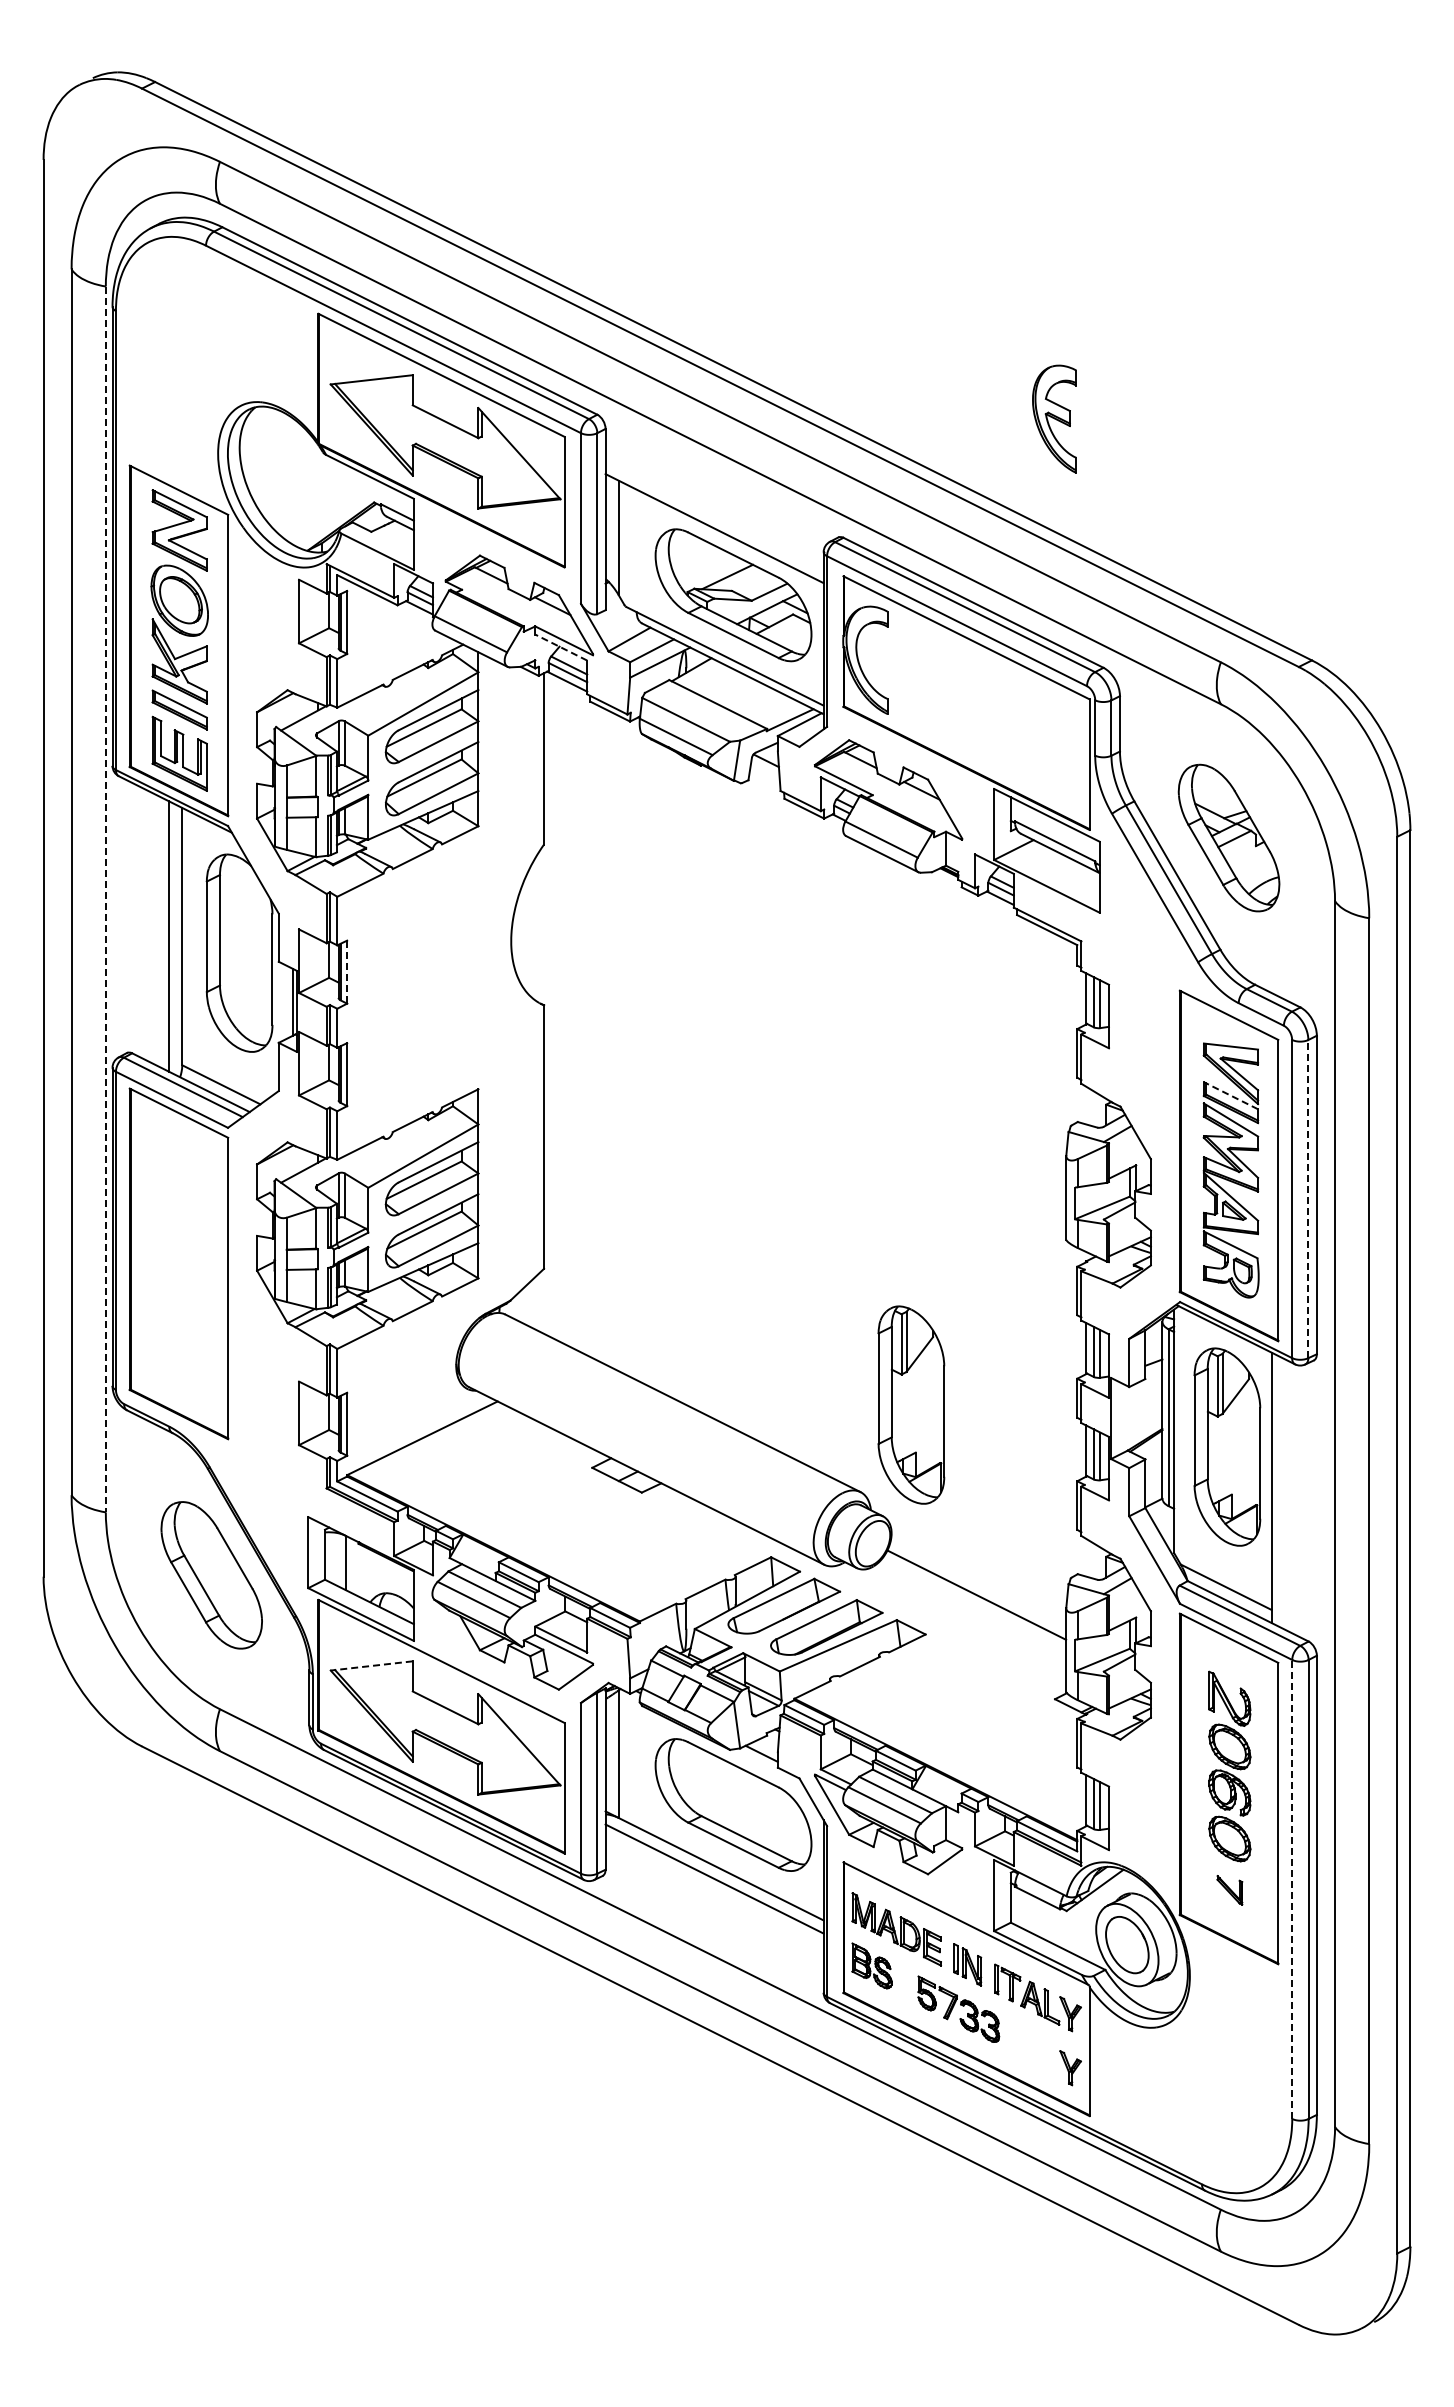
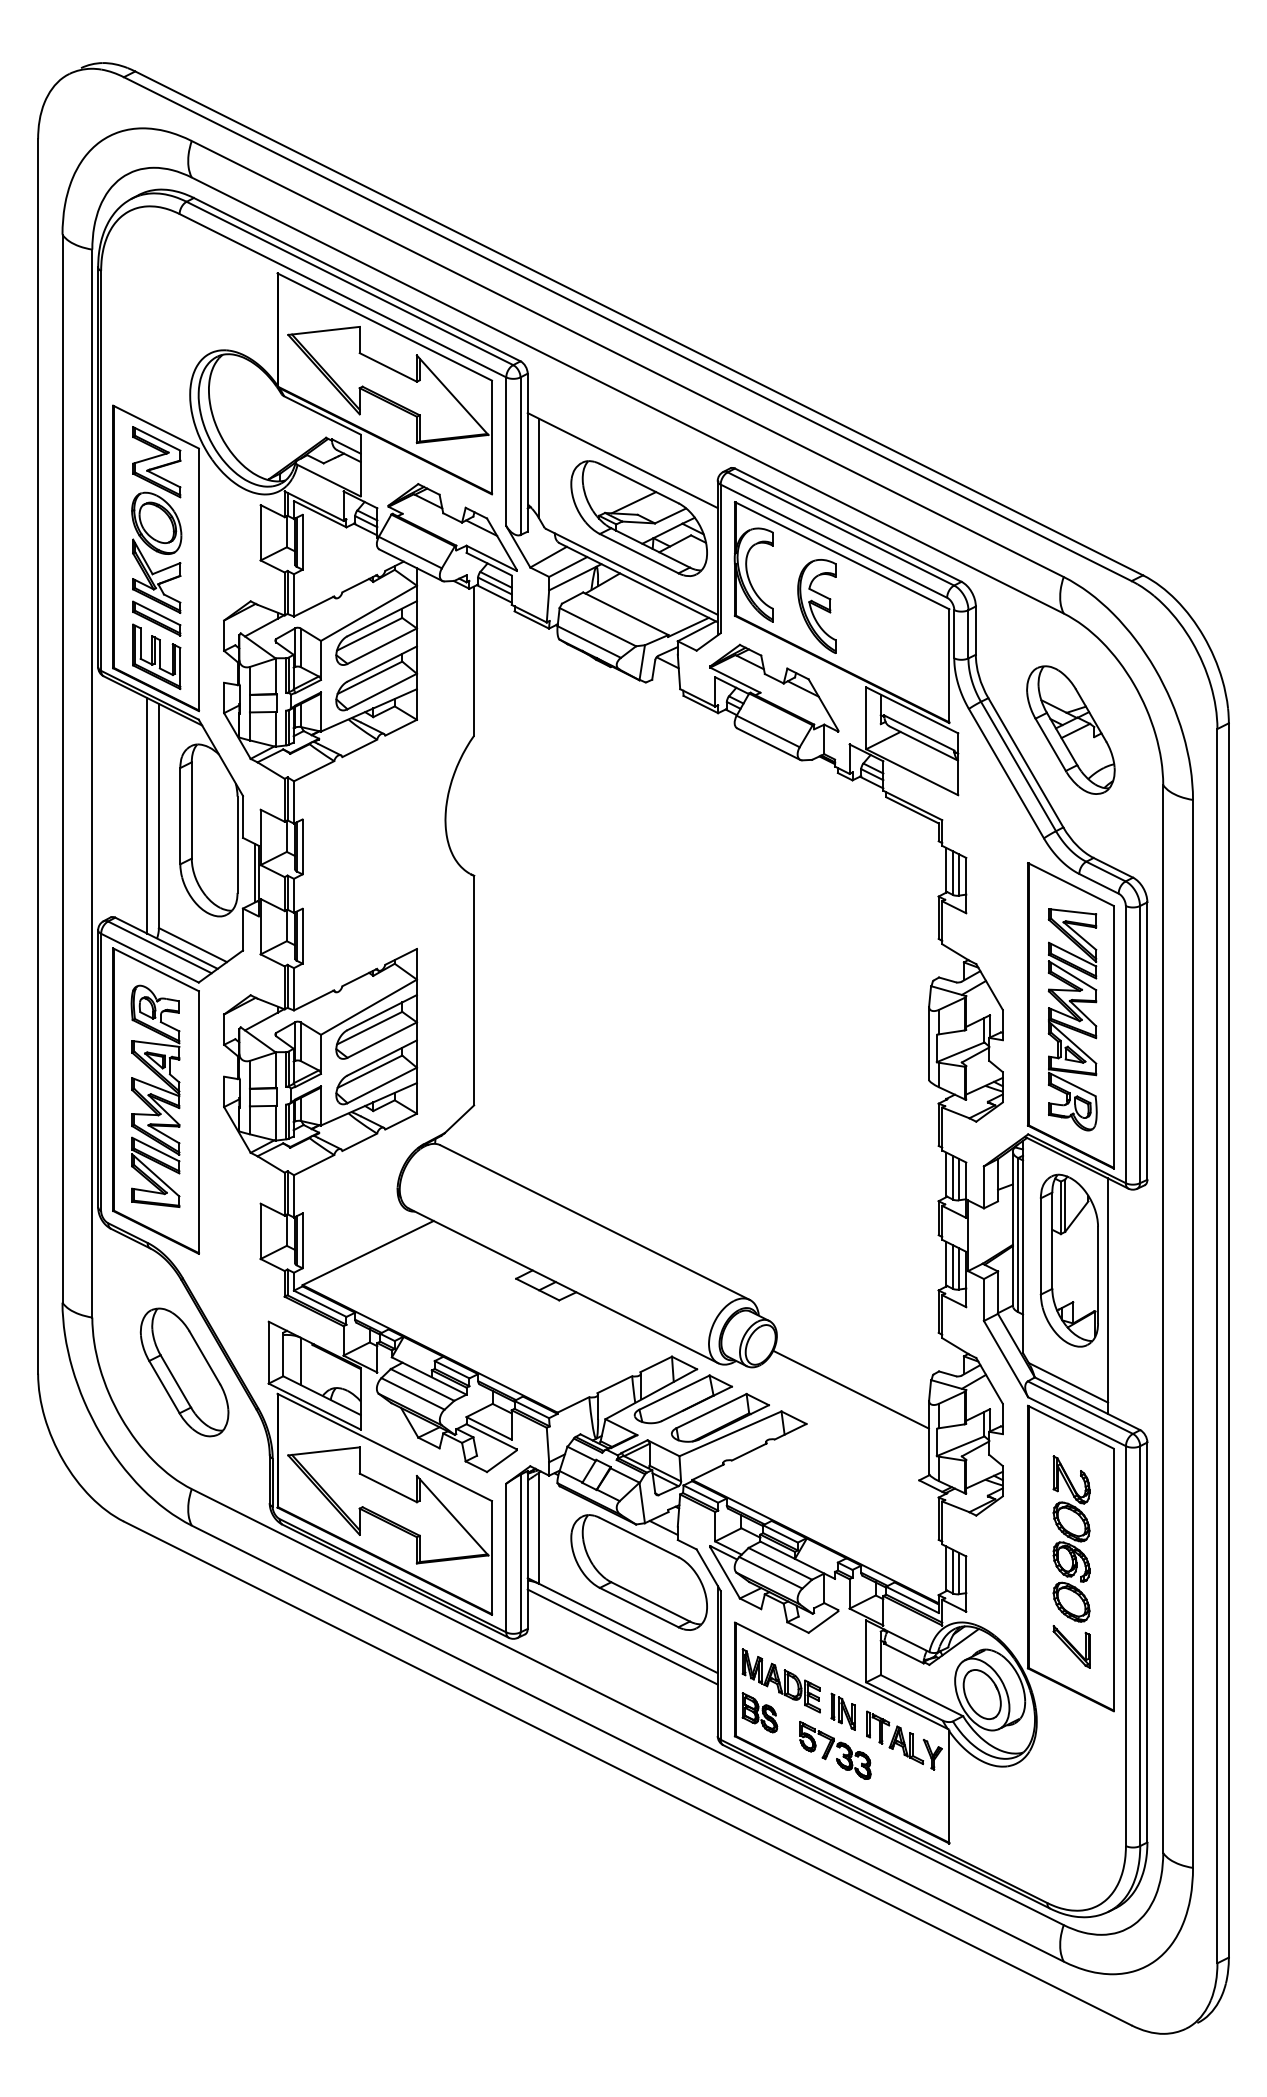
part: (1054, 418) -> (816, 605), moved
line: (560, 647) -> (488, 564), dashed -> solid
line: (105, 899) -> (92, 783), dashed -> solid
line: (347, 972) -> (302, 847), dashed -> solid
line: (1230, 1095) -> (1072, 954), dashed -> solid
line: (1308, 1198) -> (1140, 1044), dashed -> solid
part: (178, 1258) -> (155, 1096), added
part: (911, 1404) -> (794, 1223), removed
line: (371, 1665) -> (323, 1450), dashed -> solid
line: (1292, 1889) -> (1126, 1646), dashed -> solid
part: (1229, 1890) -> (1071, 1647), size x1.67
part: (1070, 2068) -> (932, 1802), removed

